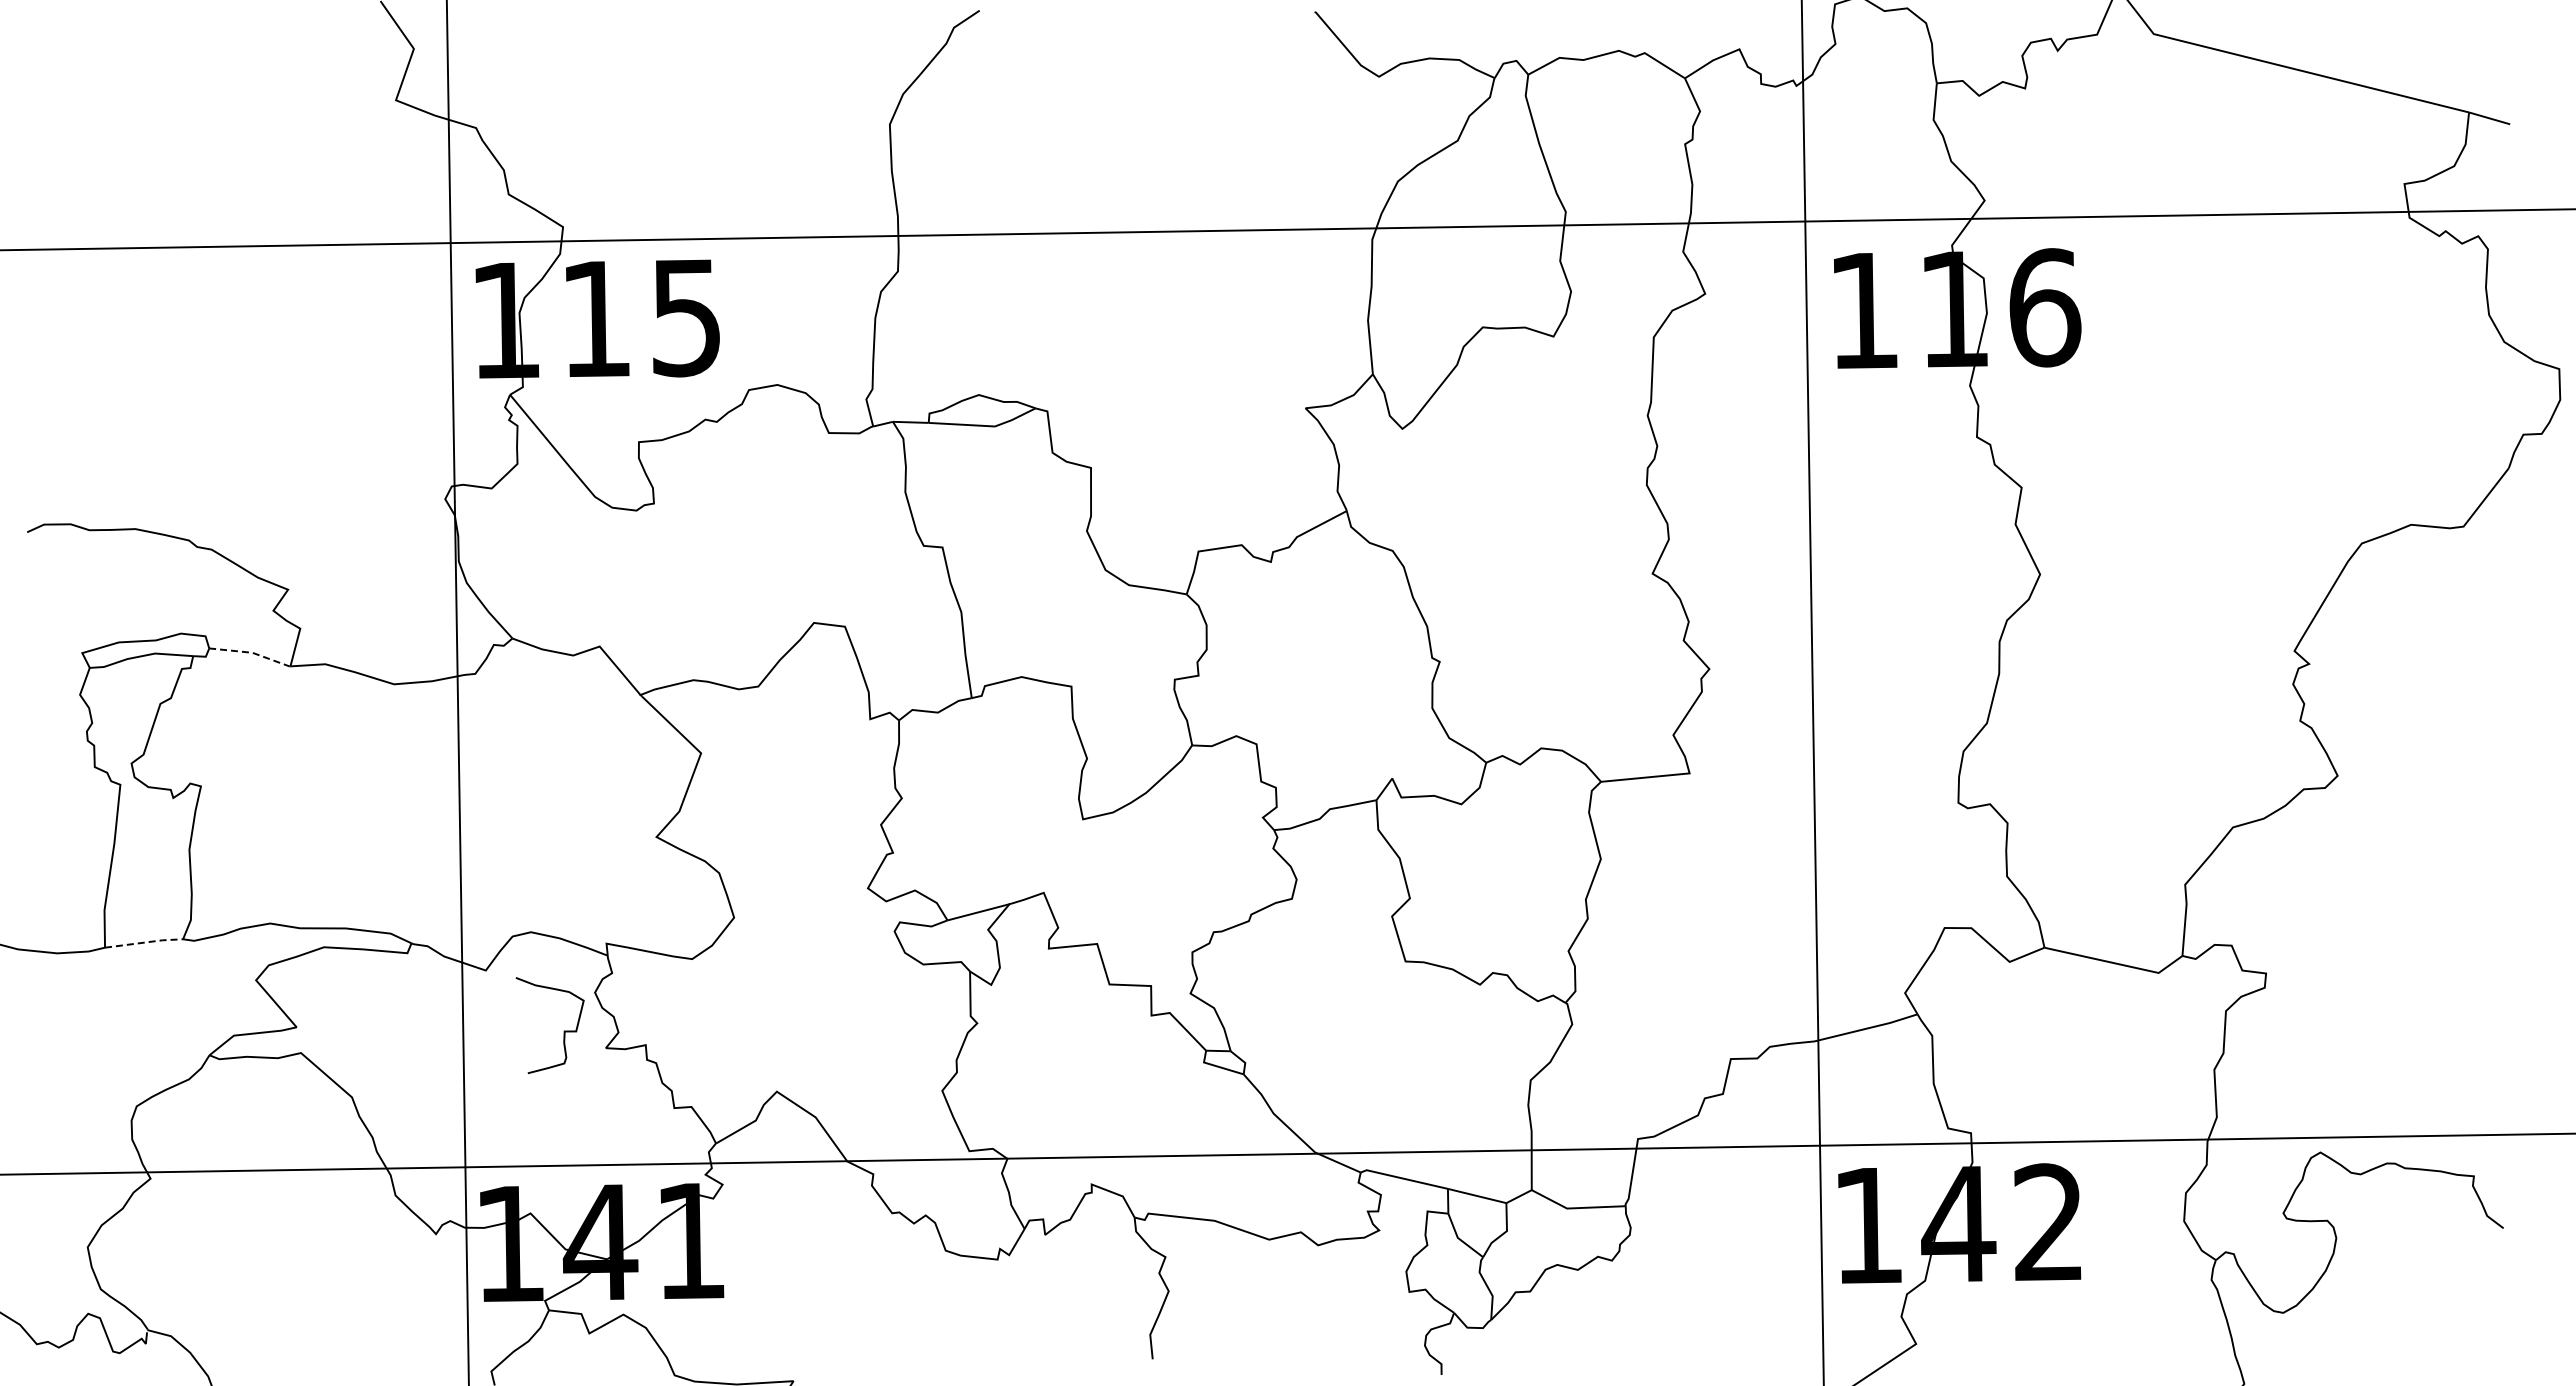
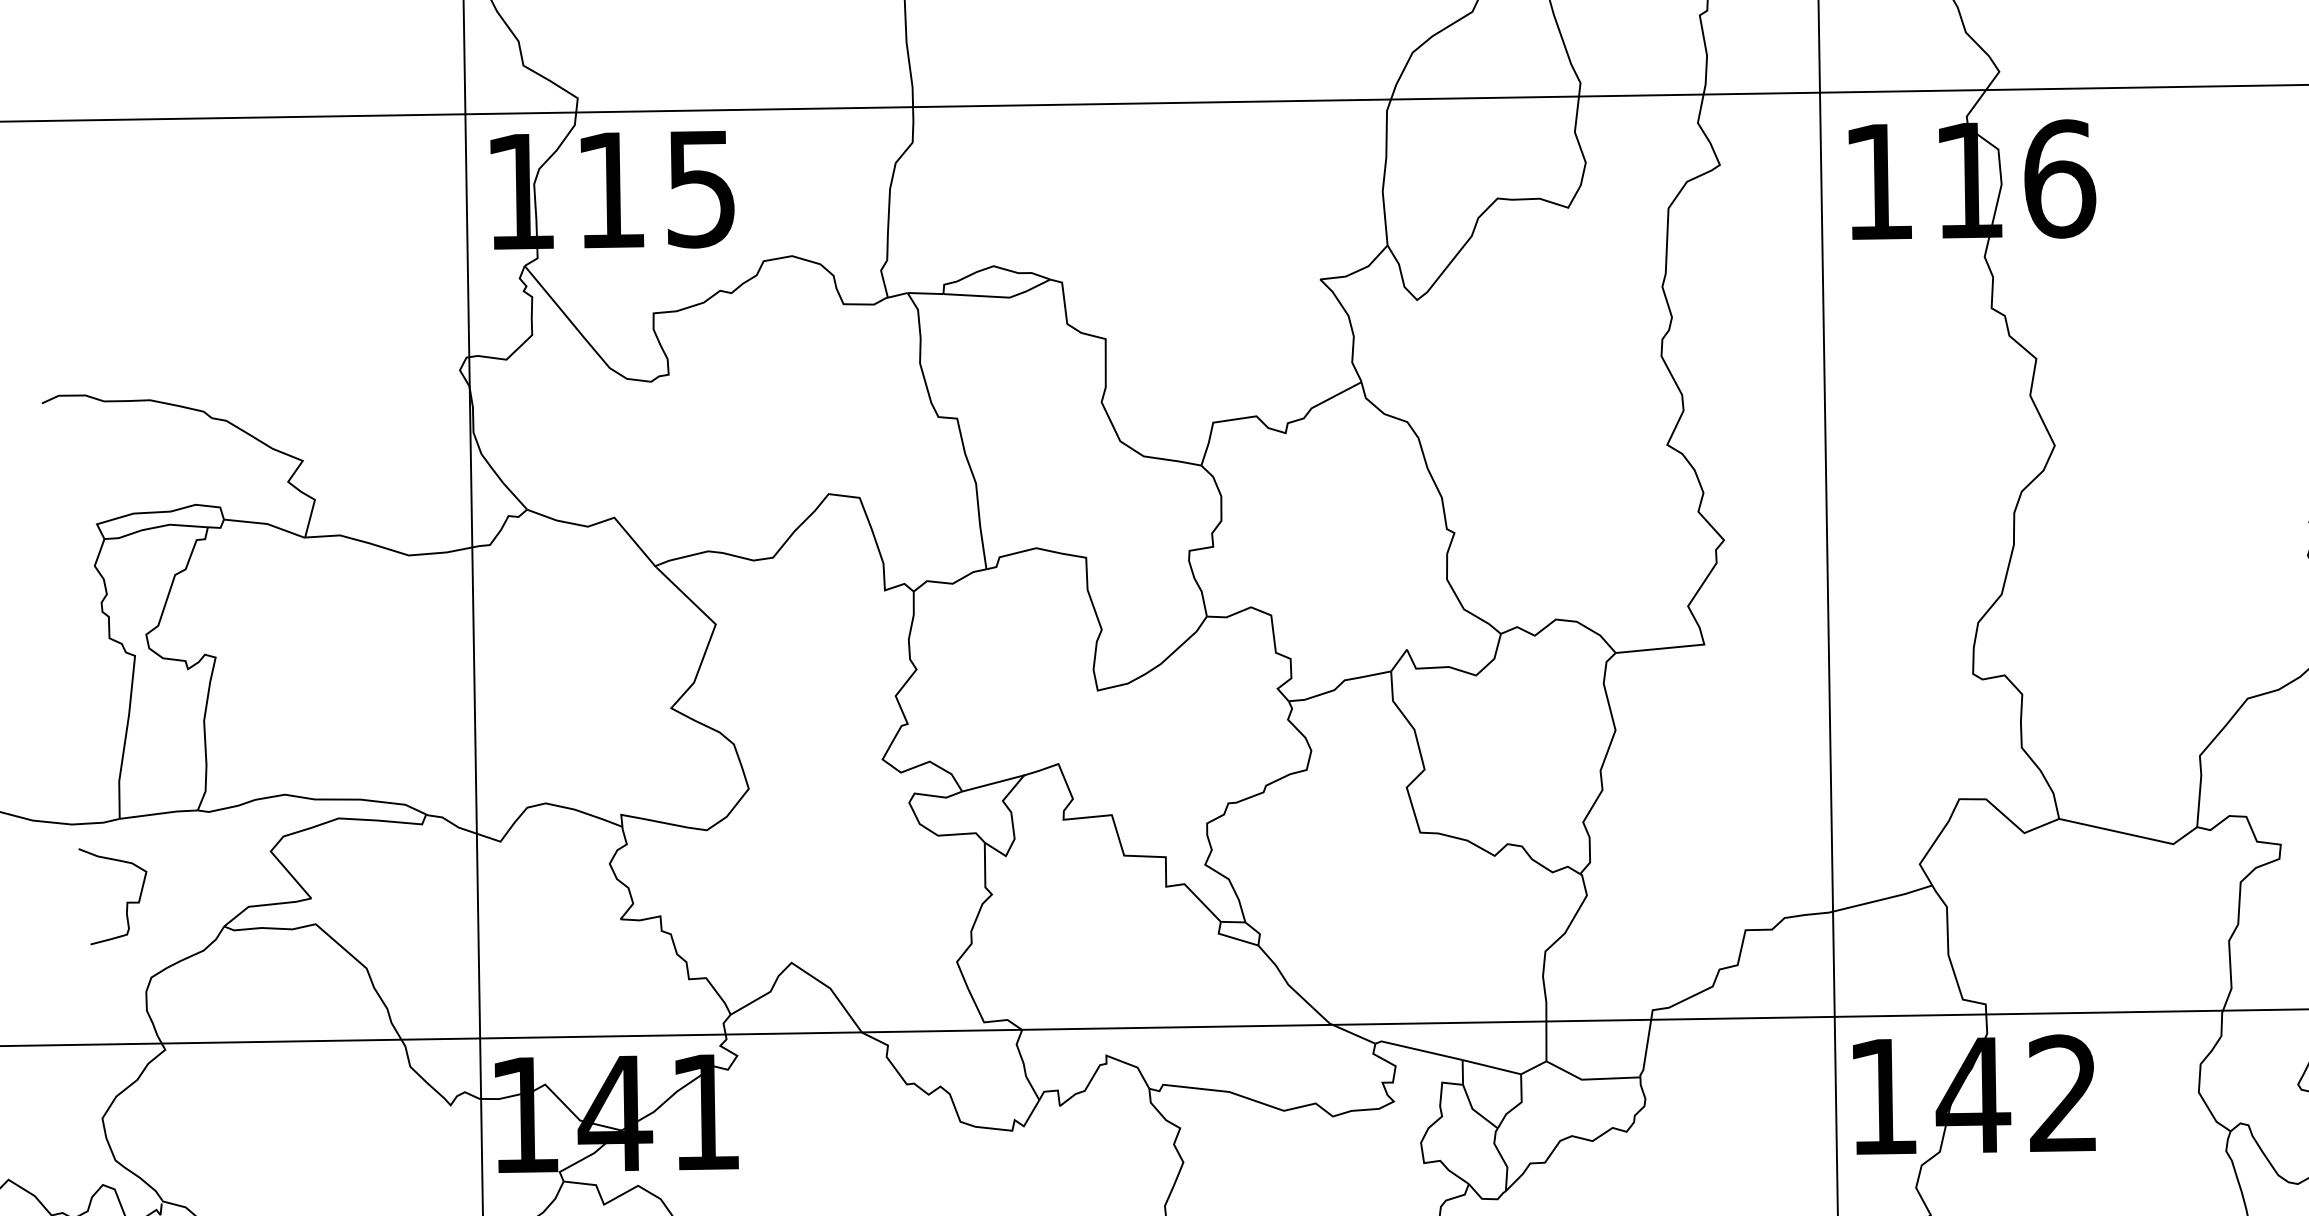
line: (251, 652) -> (266, 523), dashed -> solid
line: (144, 942) -> (159, 813), dashed -> solid
curve: (563, 1031) -> (126, 902), moved

